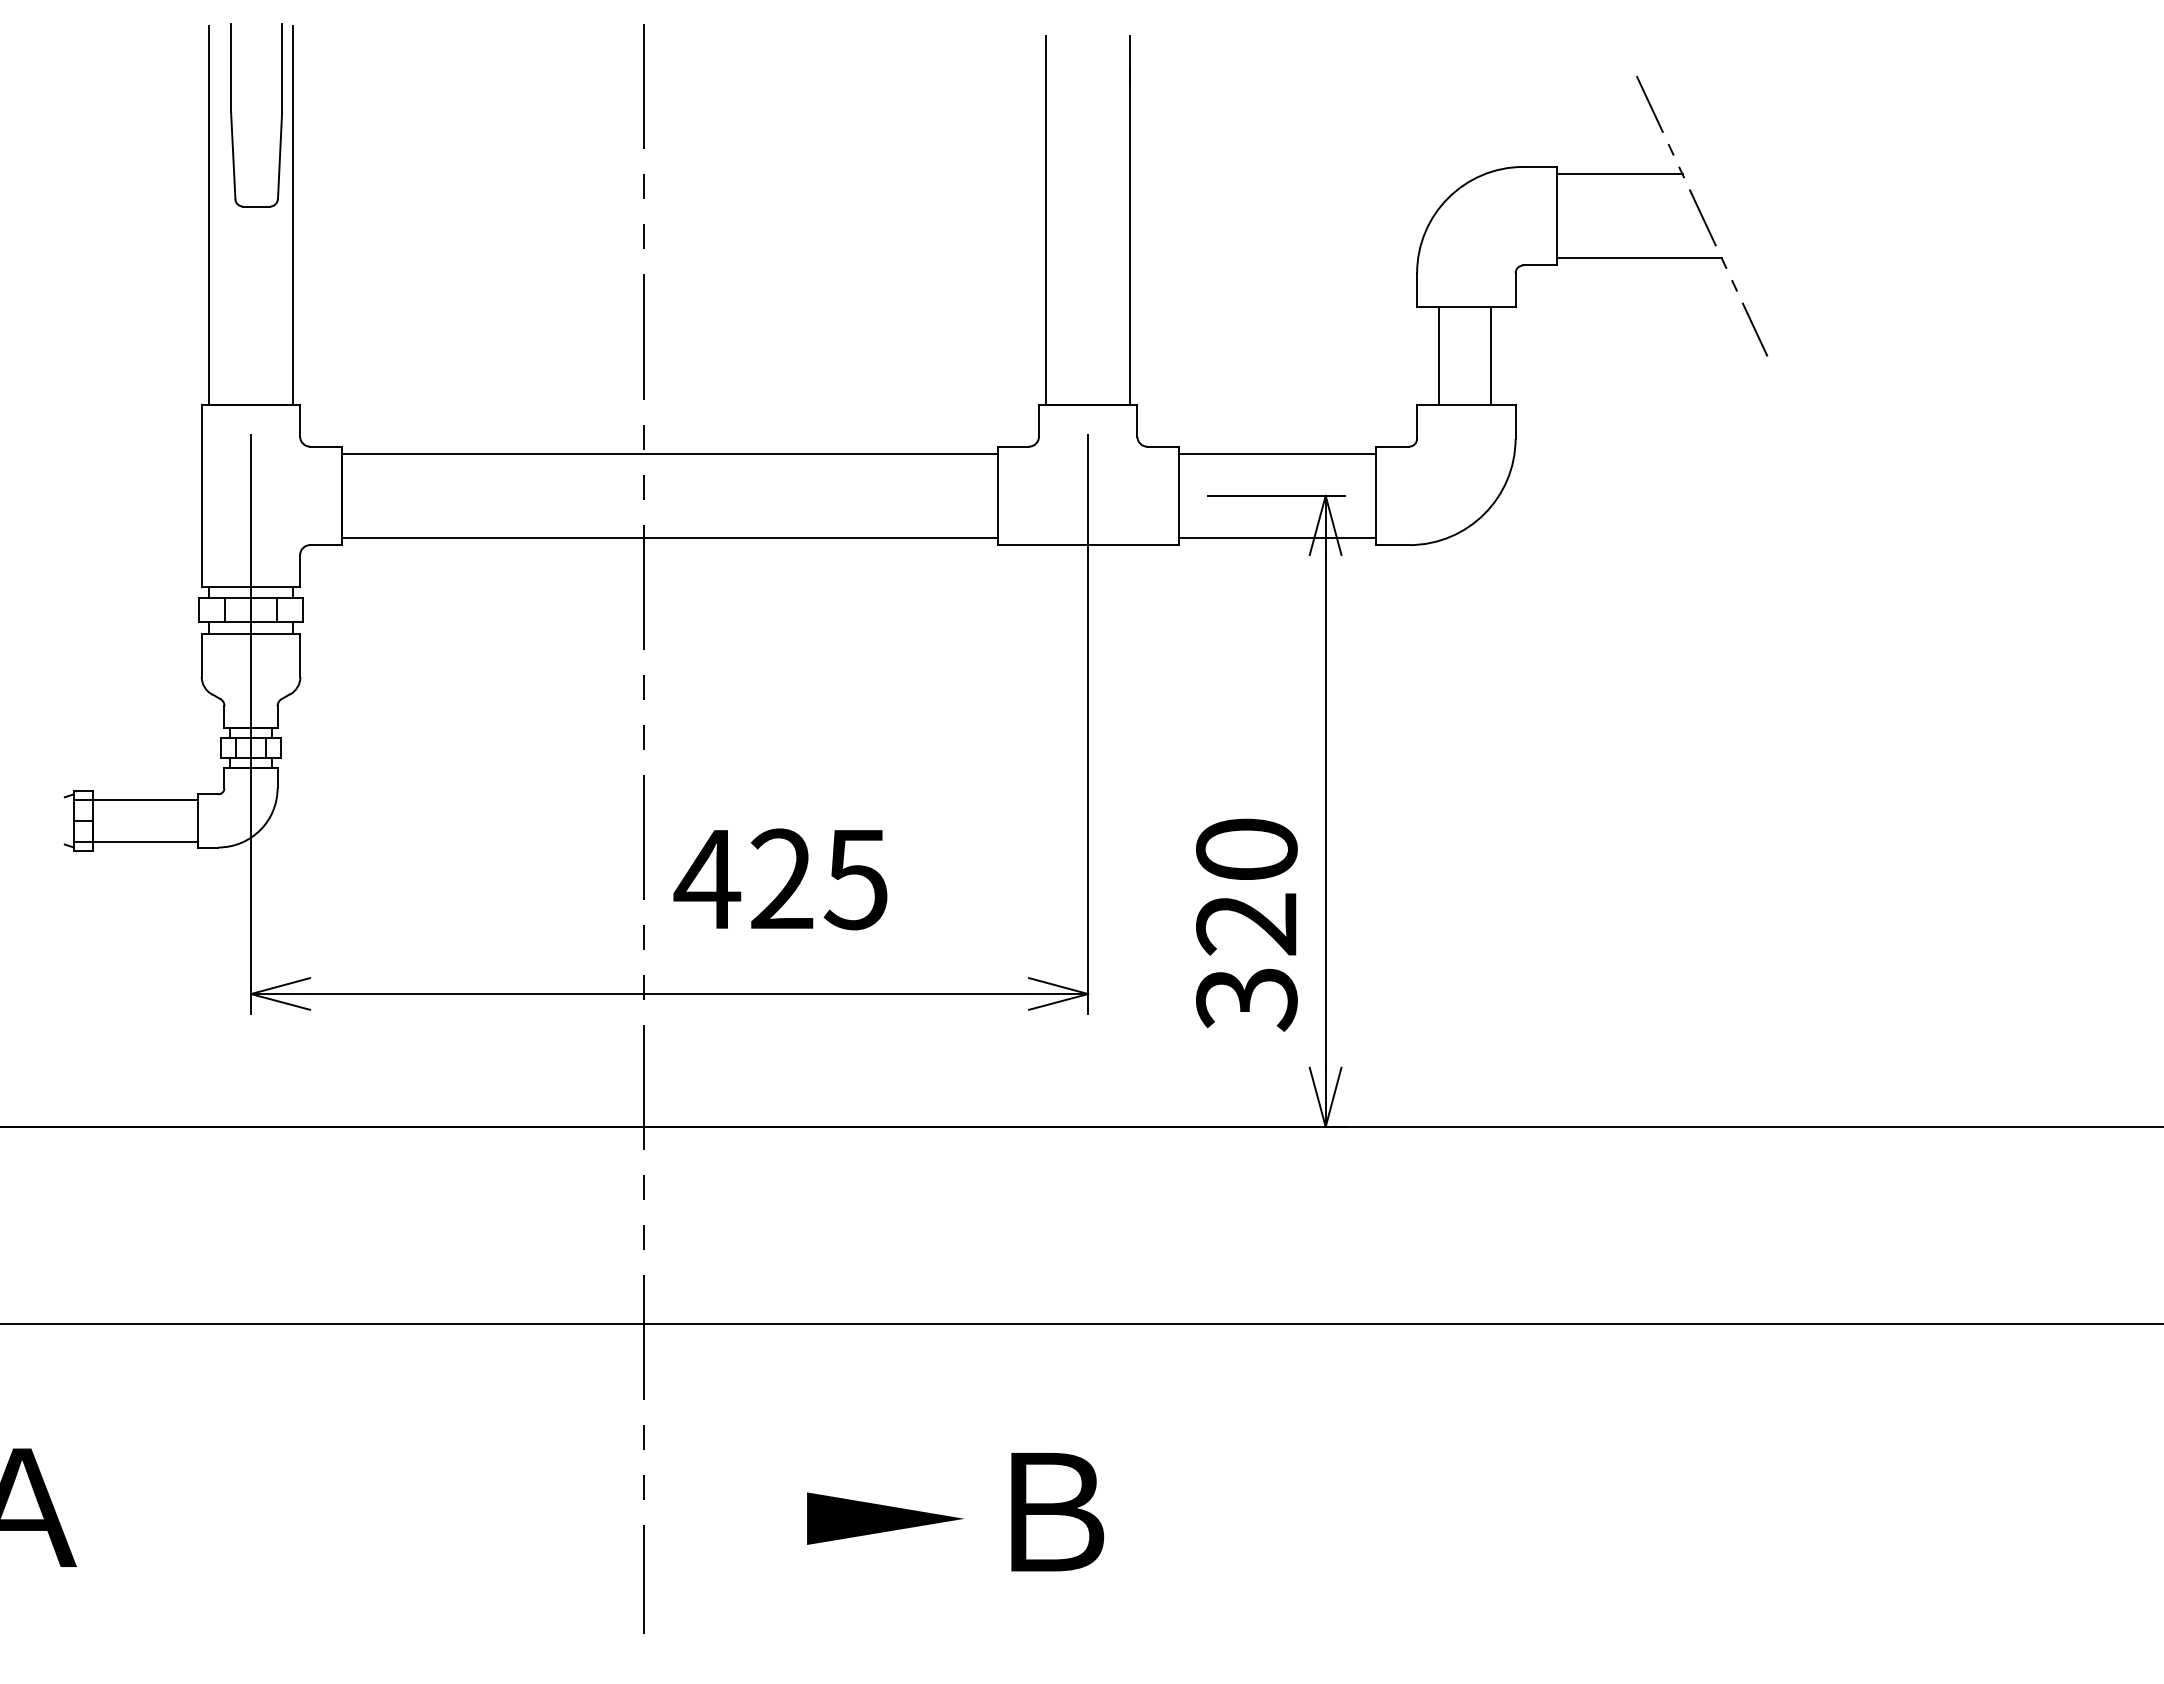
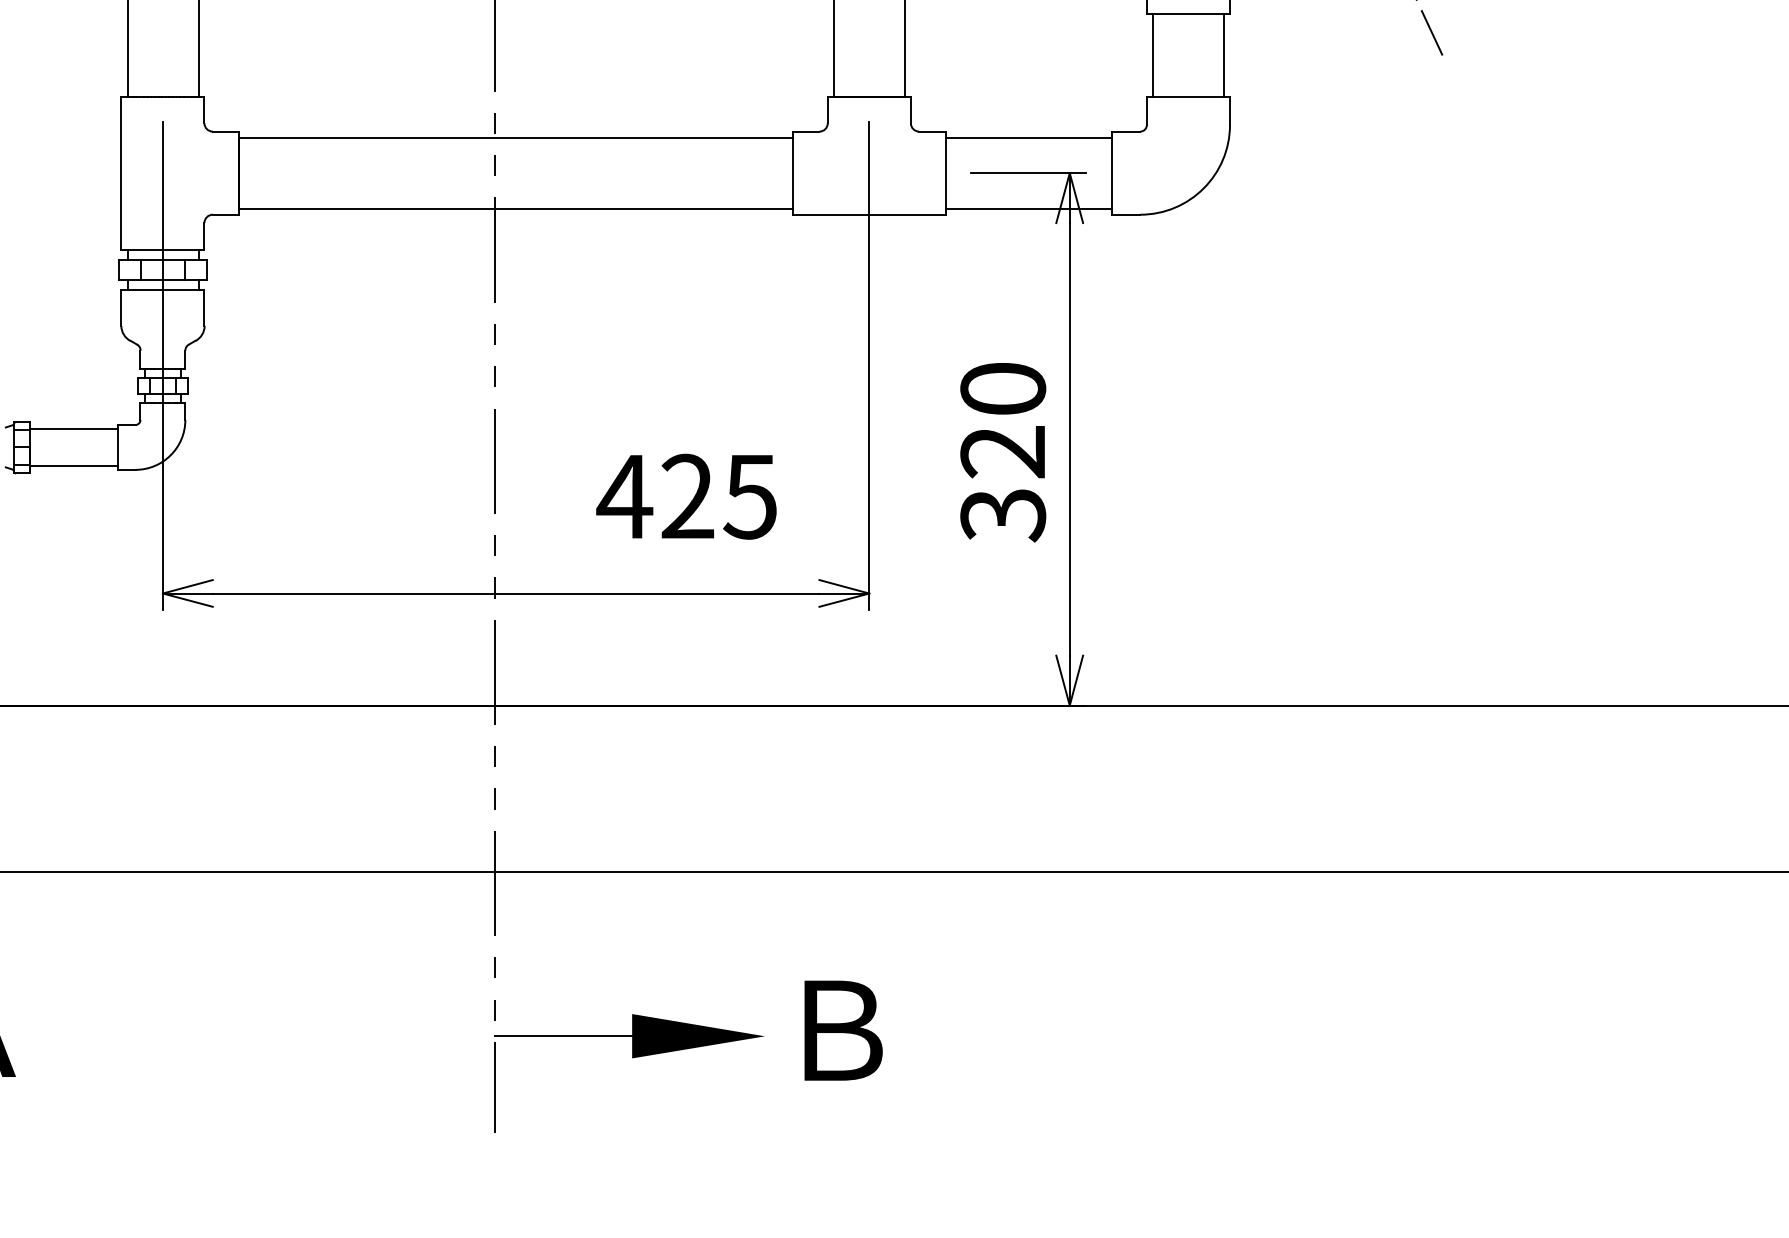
line: (1438, 355) -> (1224, 54), moved
line: (1491, 355) -> (1153, 54), moved
text: (780, 879) -> (686, 496), moved
text: (1246, 924) -> (1002, 452), moved
line: (725, 1518) -> (563, 1036), added

